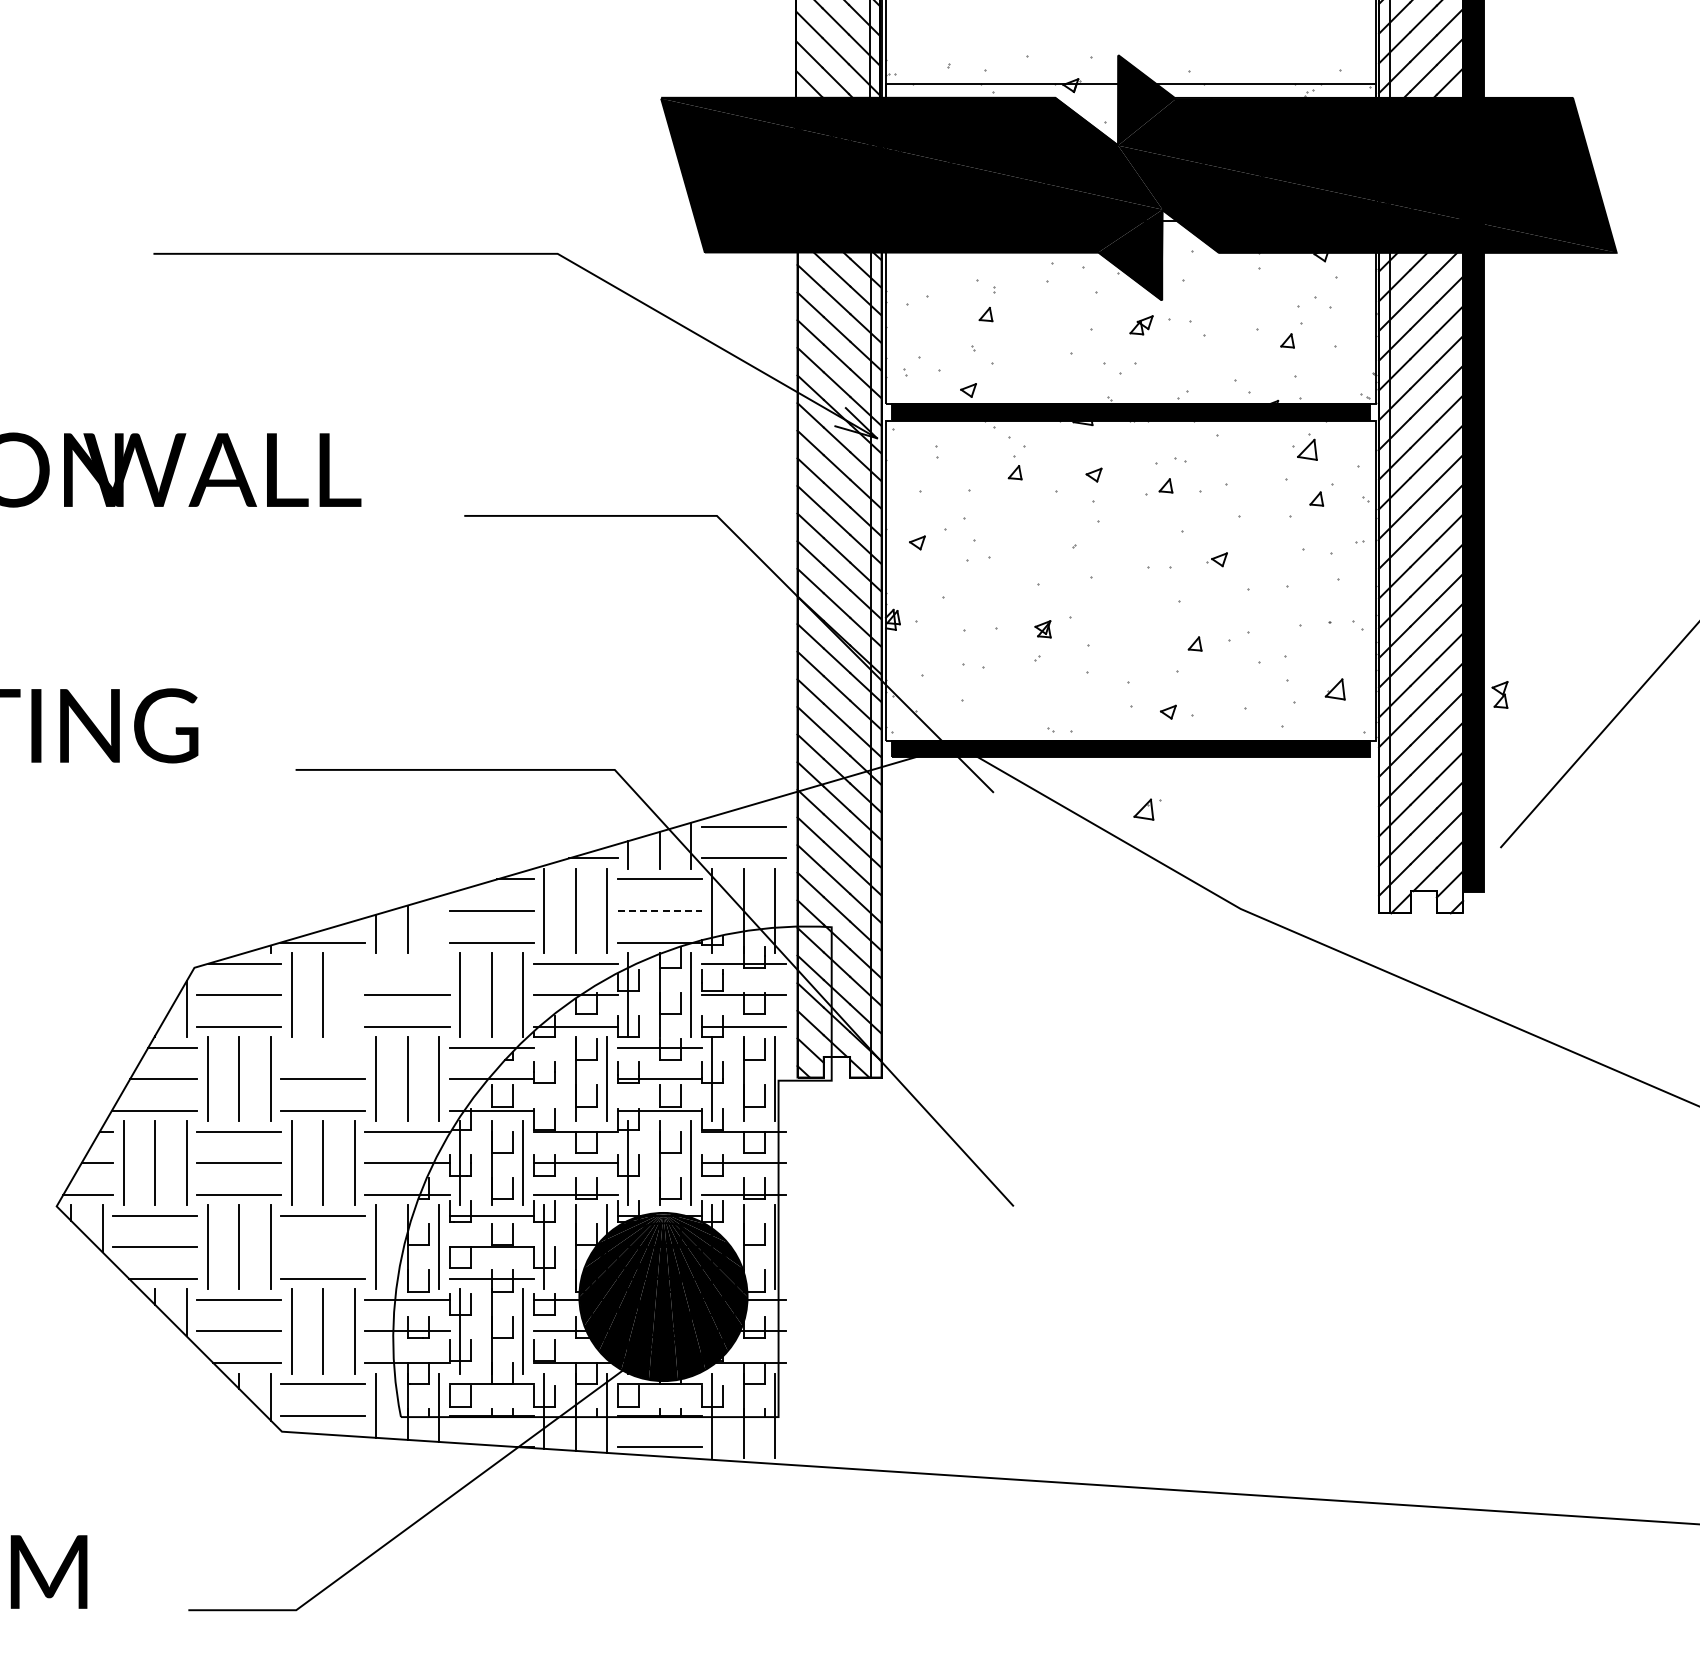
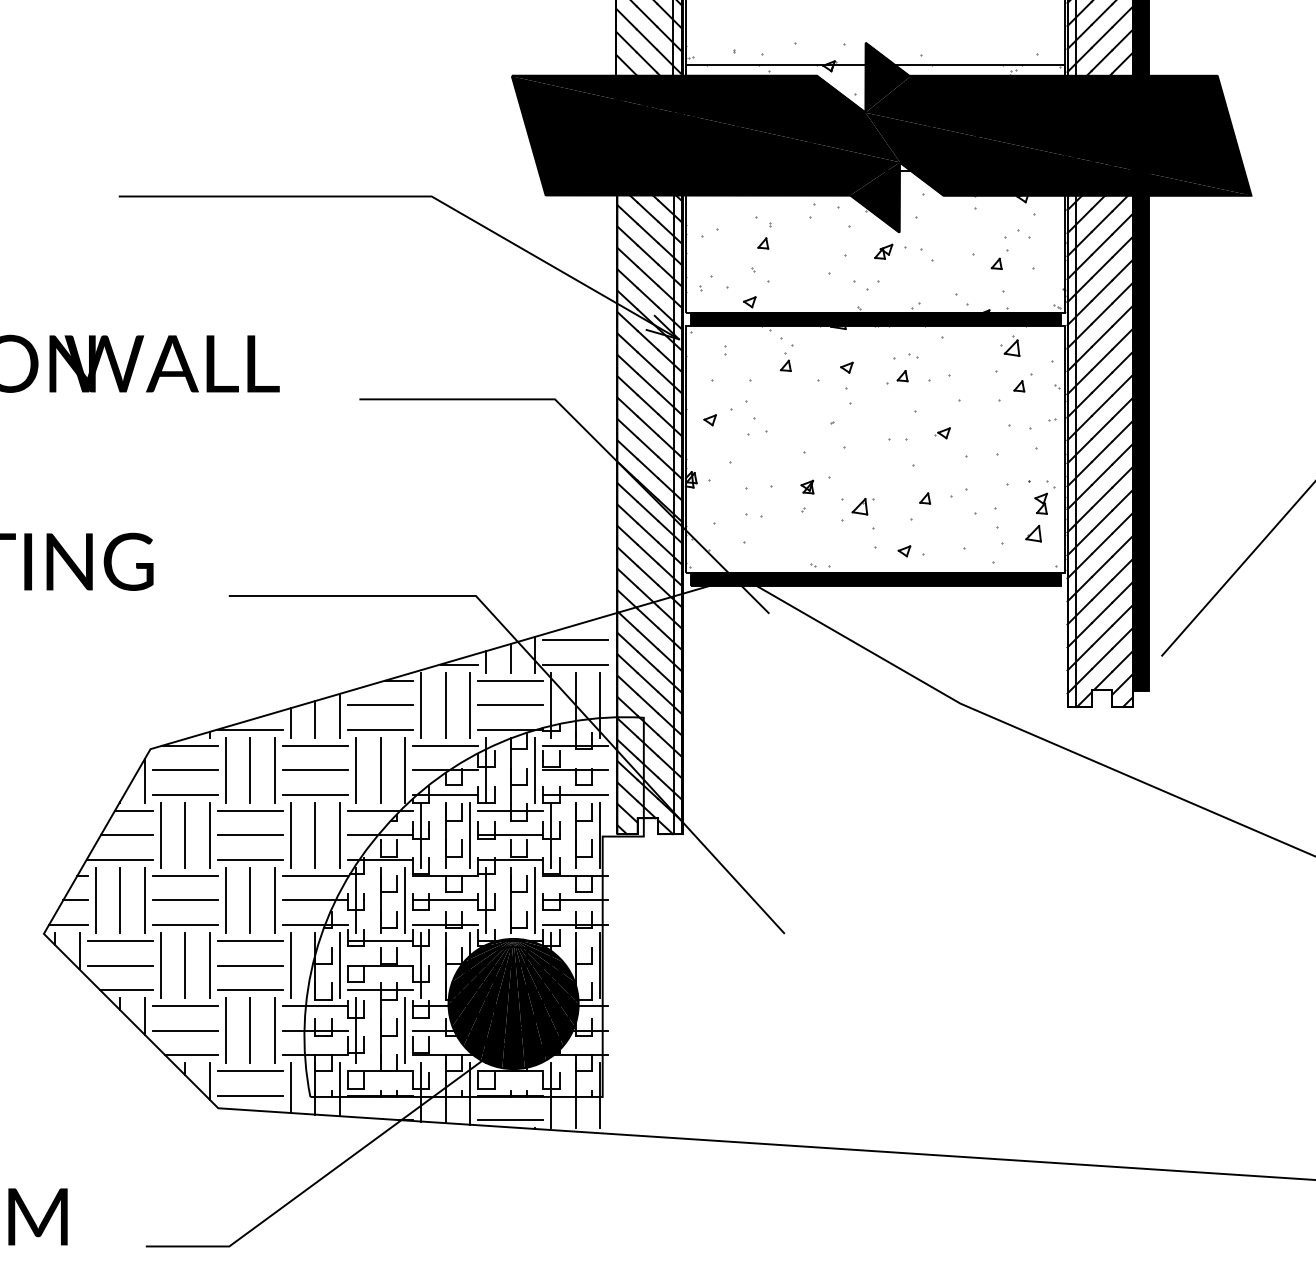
part: (1499, 694) -> (1040, 503), moved
part: (1147, 809) -> (862, 506), moved
line: (660, 910) -> (511, 704), dashed -> solid
line: (439, 924) -> (340, 715), added
line: (407, 963) -> (315, 745), added
line: (354, 995) -> (274, 770), added
line: (323, 1047) -> (250, 810), added
line: (544, 1079) -> (421, 835), added
line: (322, 1246) -> (249, 964), added

